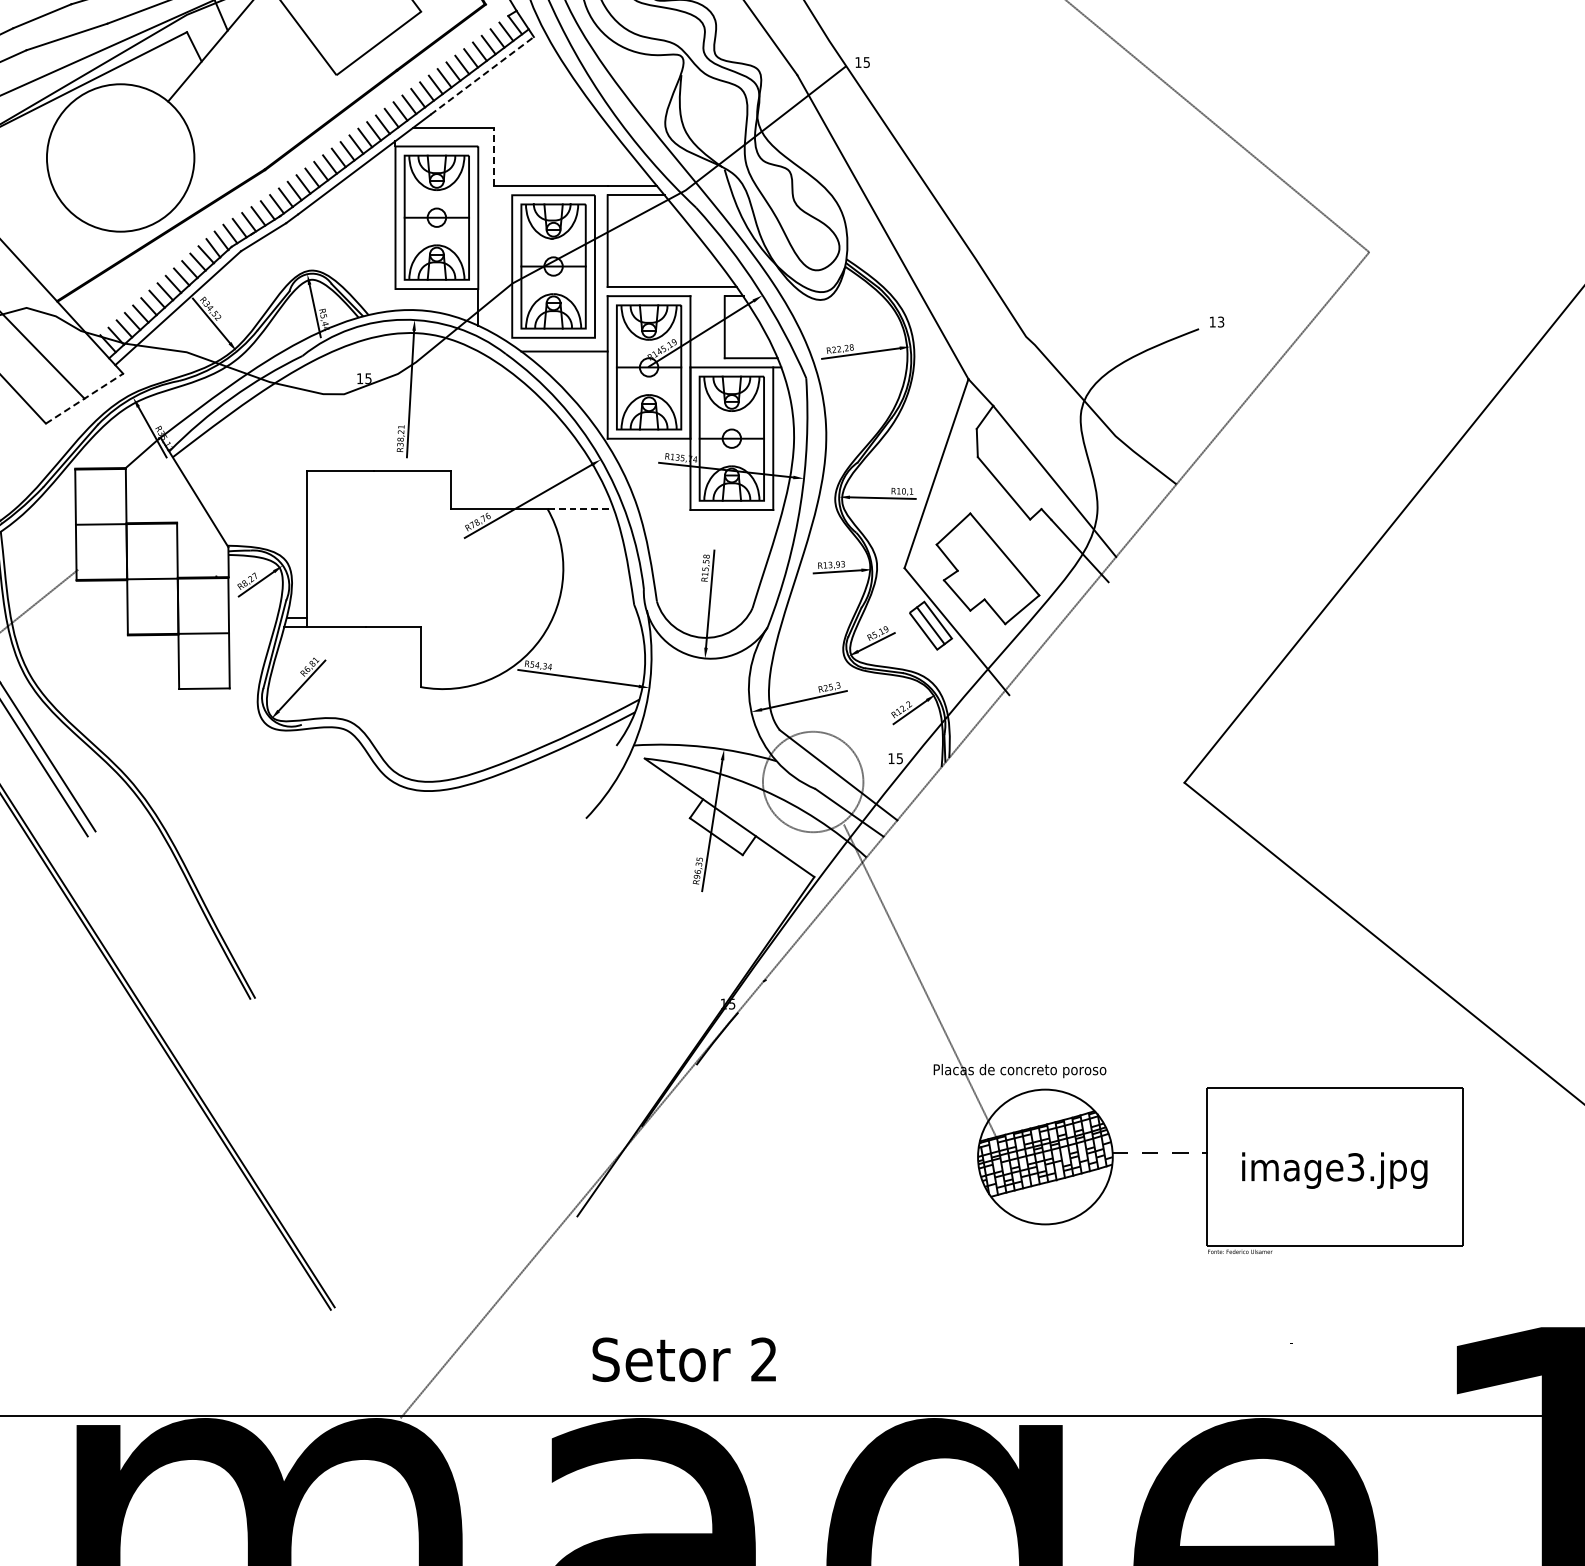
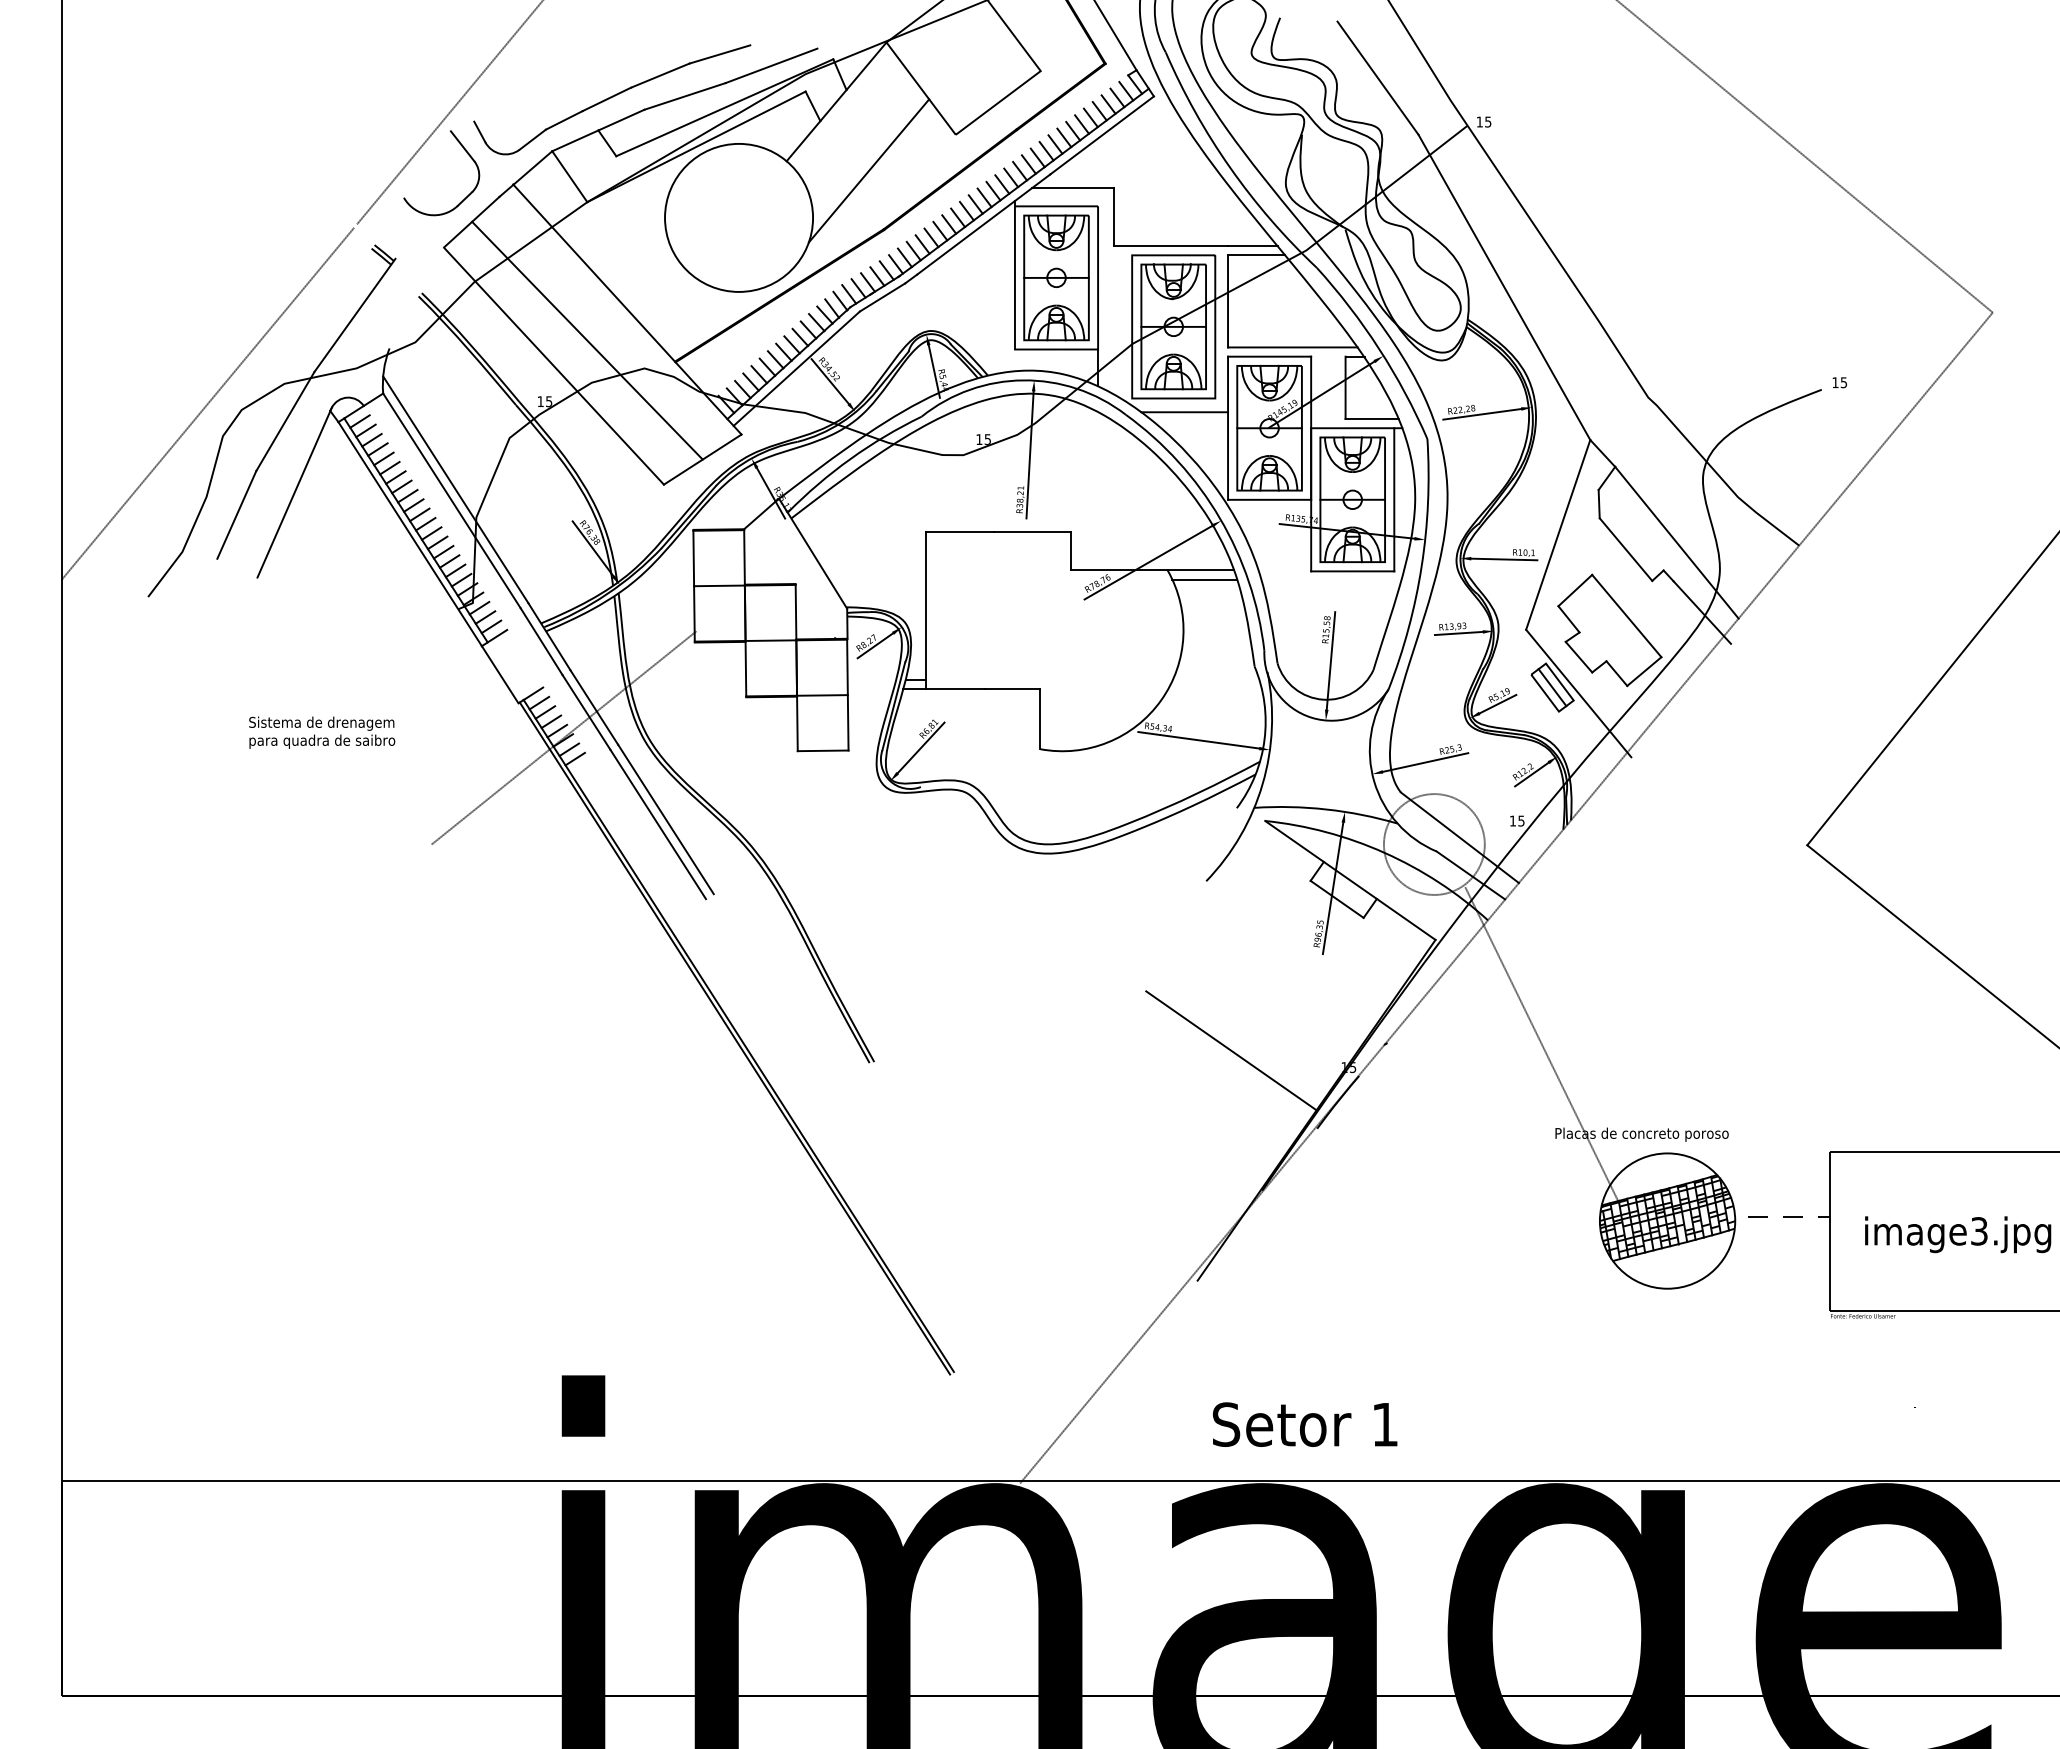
line: (482, 75) -> (1102, 135), dashed -> solid
line: (249, 110) -> (868, 170), added
line: (494, 156) -> (1114, 216), dashed -> solid
text: (1221, 321) -> (1844, 382), 13 -> 15
line: (85, 398) -> (703, 459), dashed -> solid
line: (581, 509) -> (1201, 570), dashed -> solid
line: (584, 518) -> (1204, 579), added
line: (611, 987) -> (1231, 1050), added
text: (763, 1359) -> (1384, 1424), 2 -> 1

